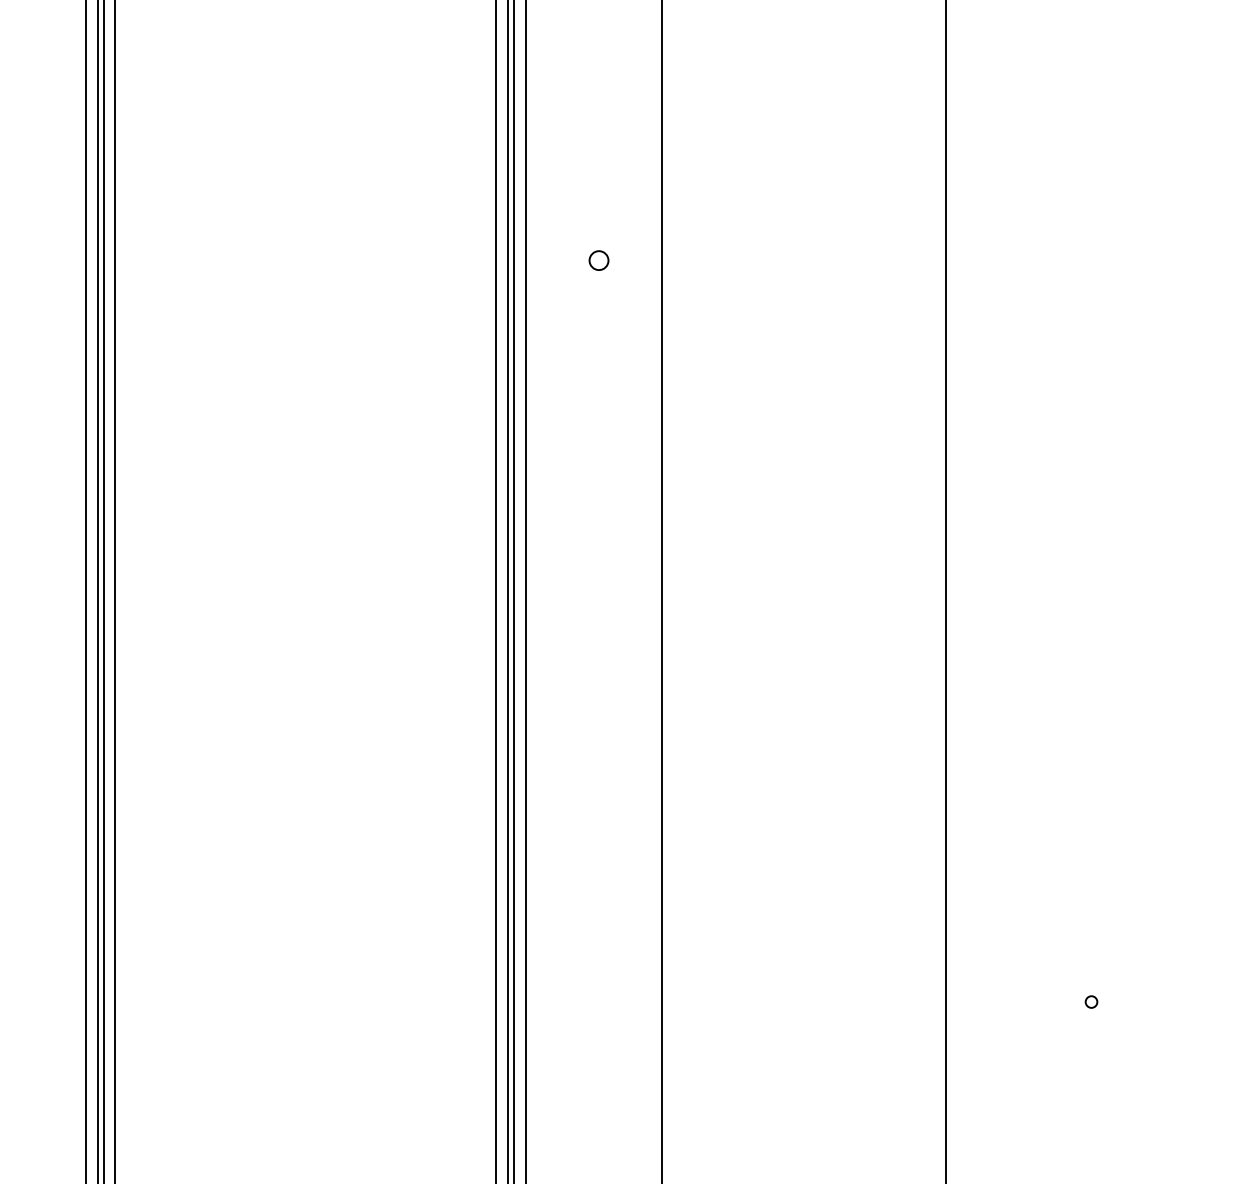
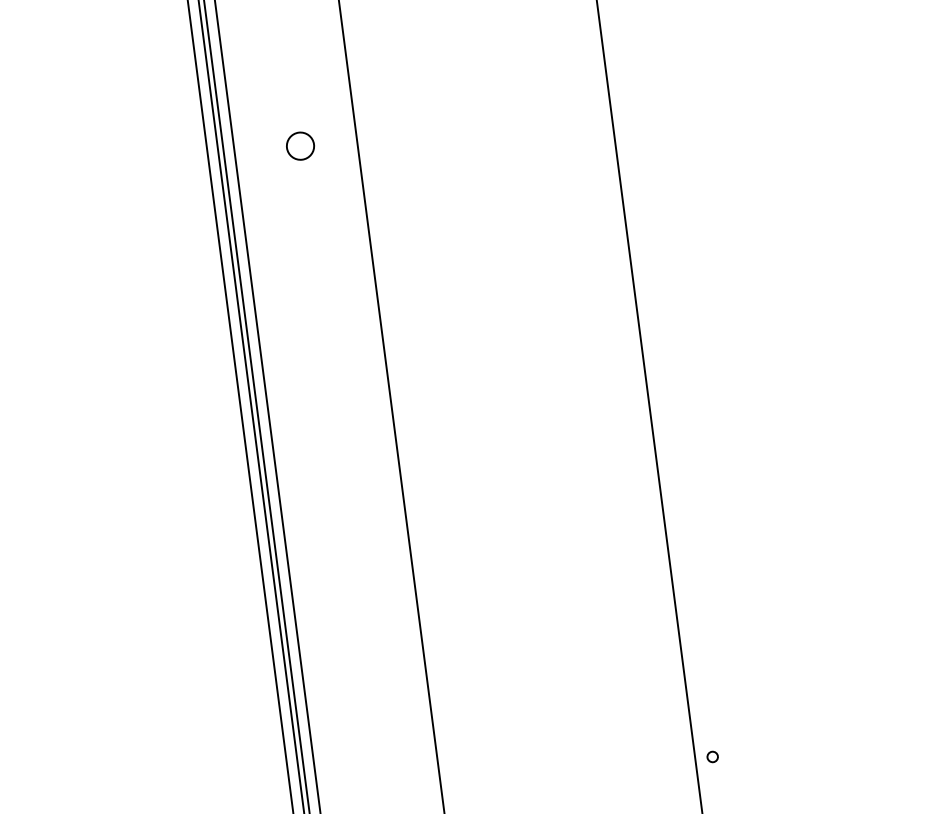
circle: (598, 260) -> (300, 146), size x1.6
circle: (1091, 1001) -> (712, 756), moved

